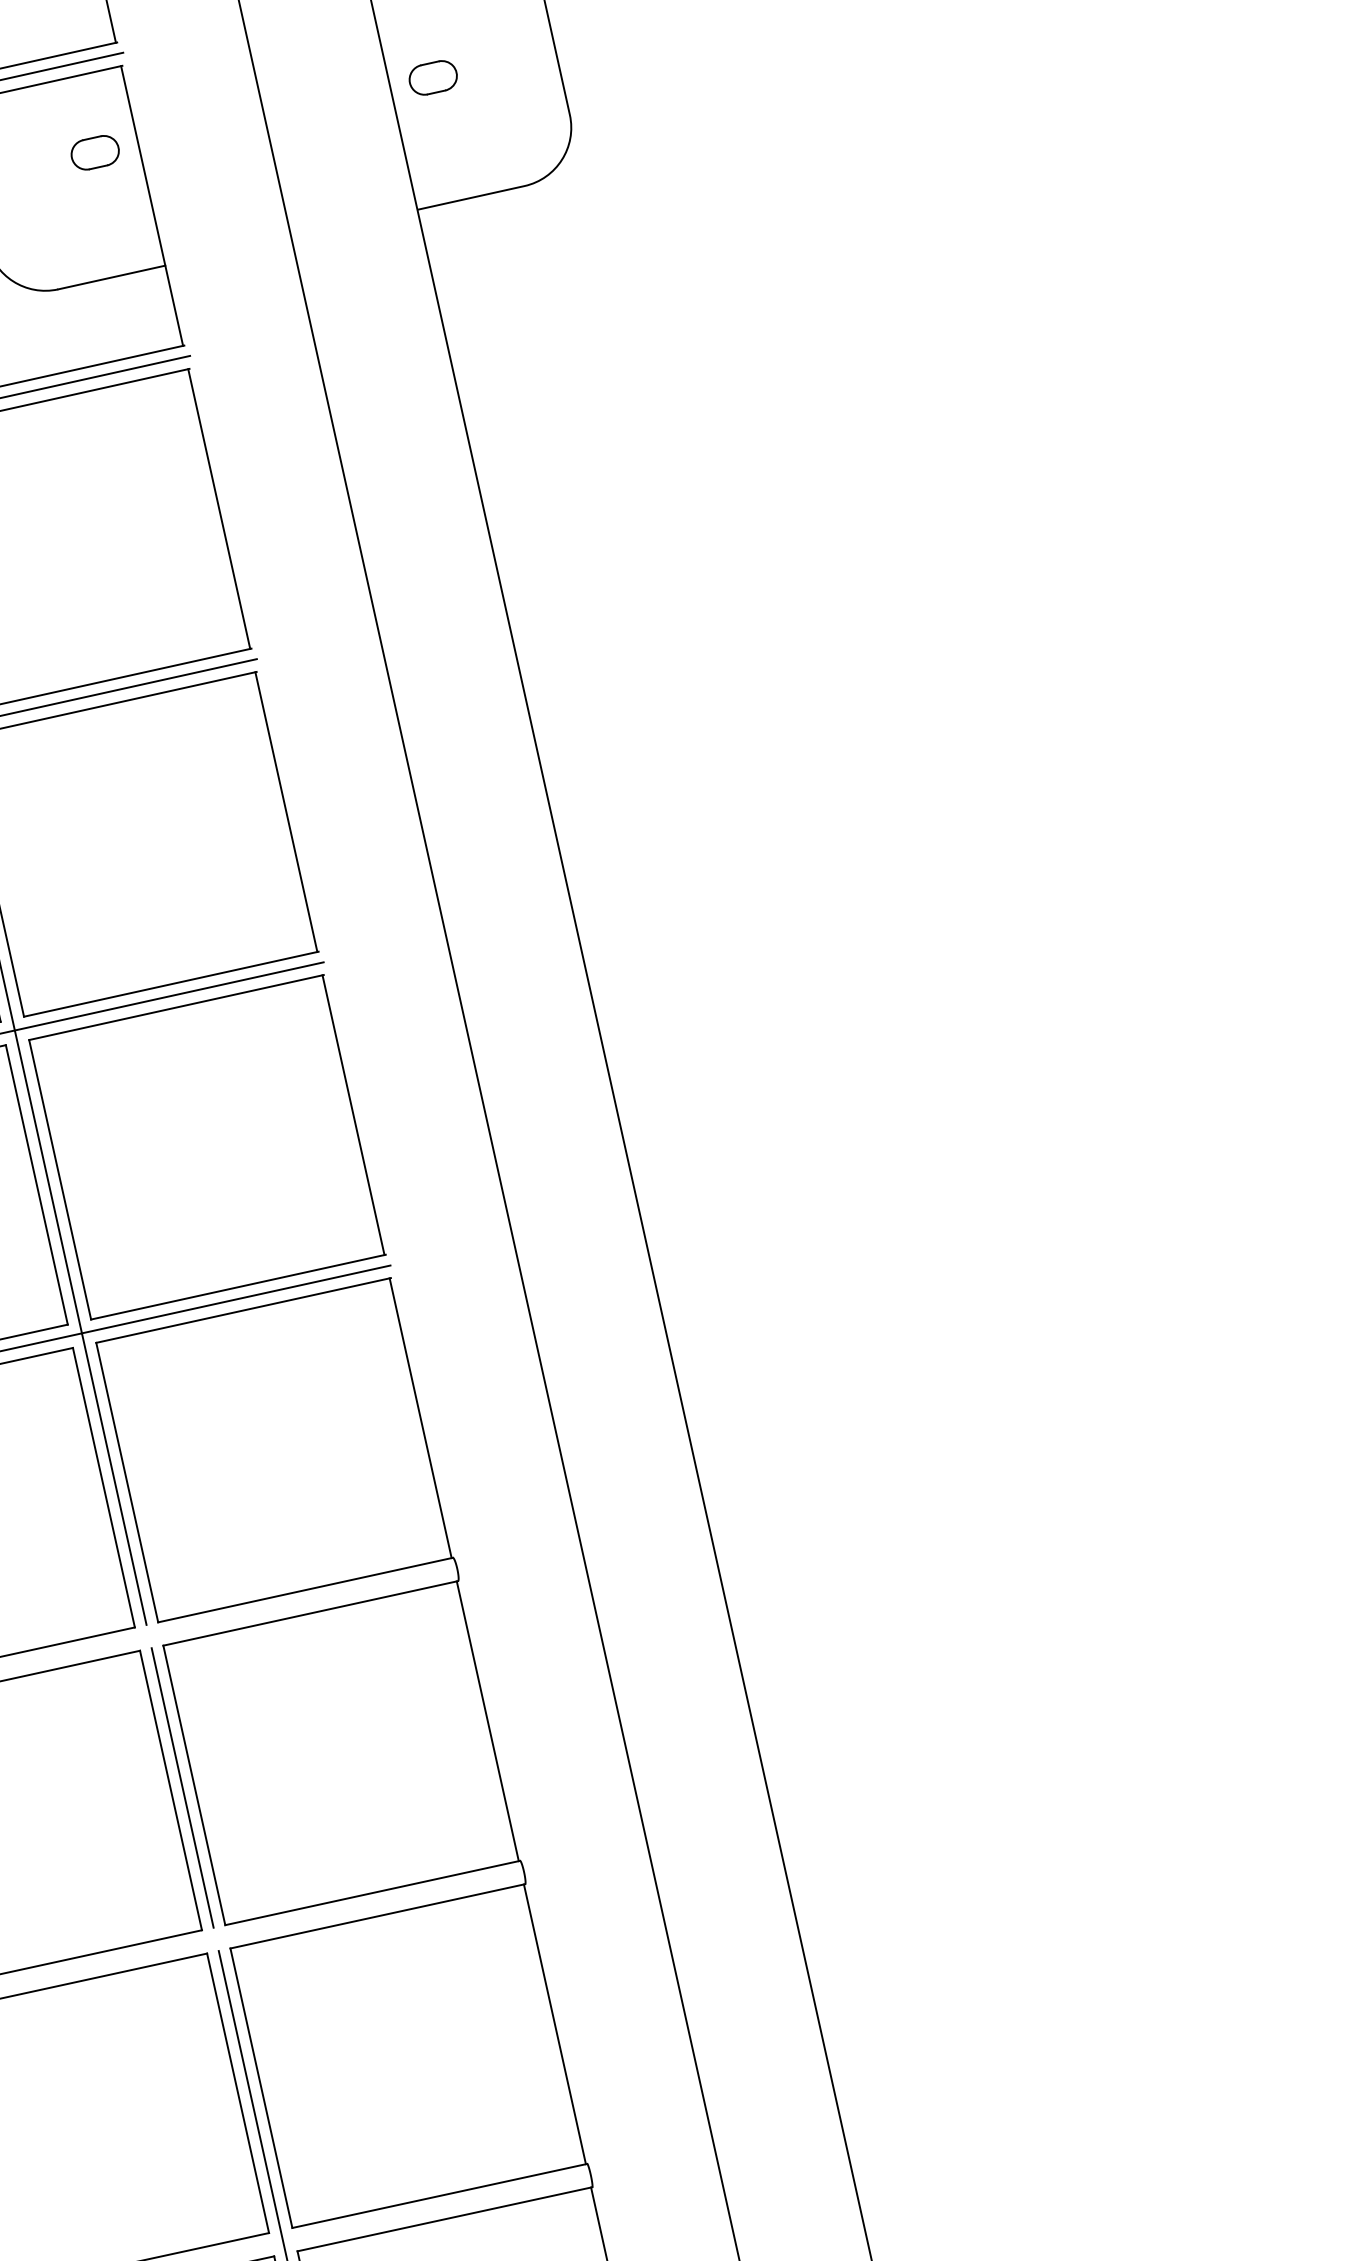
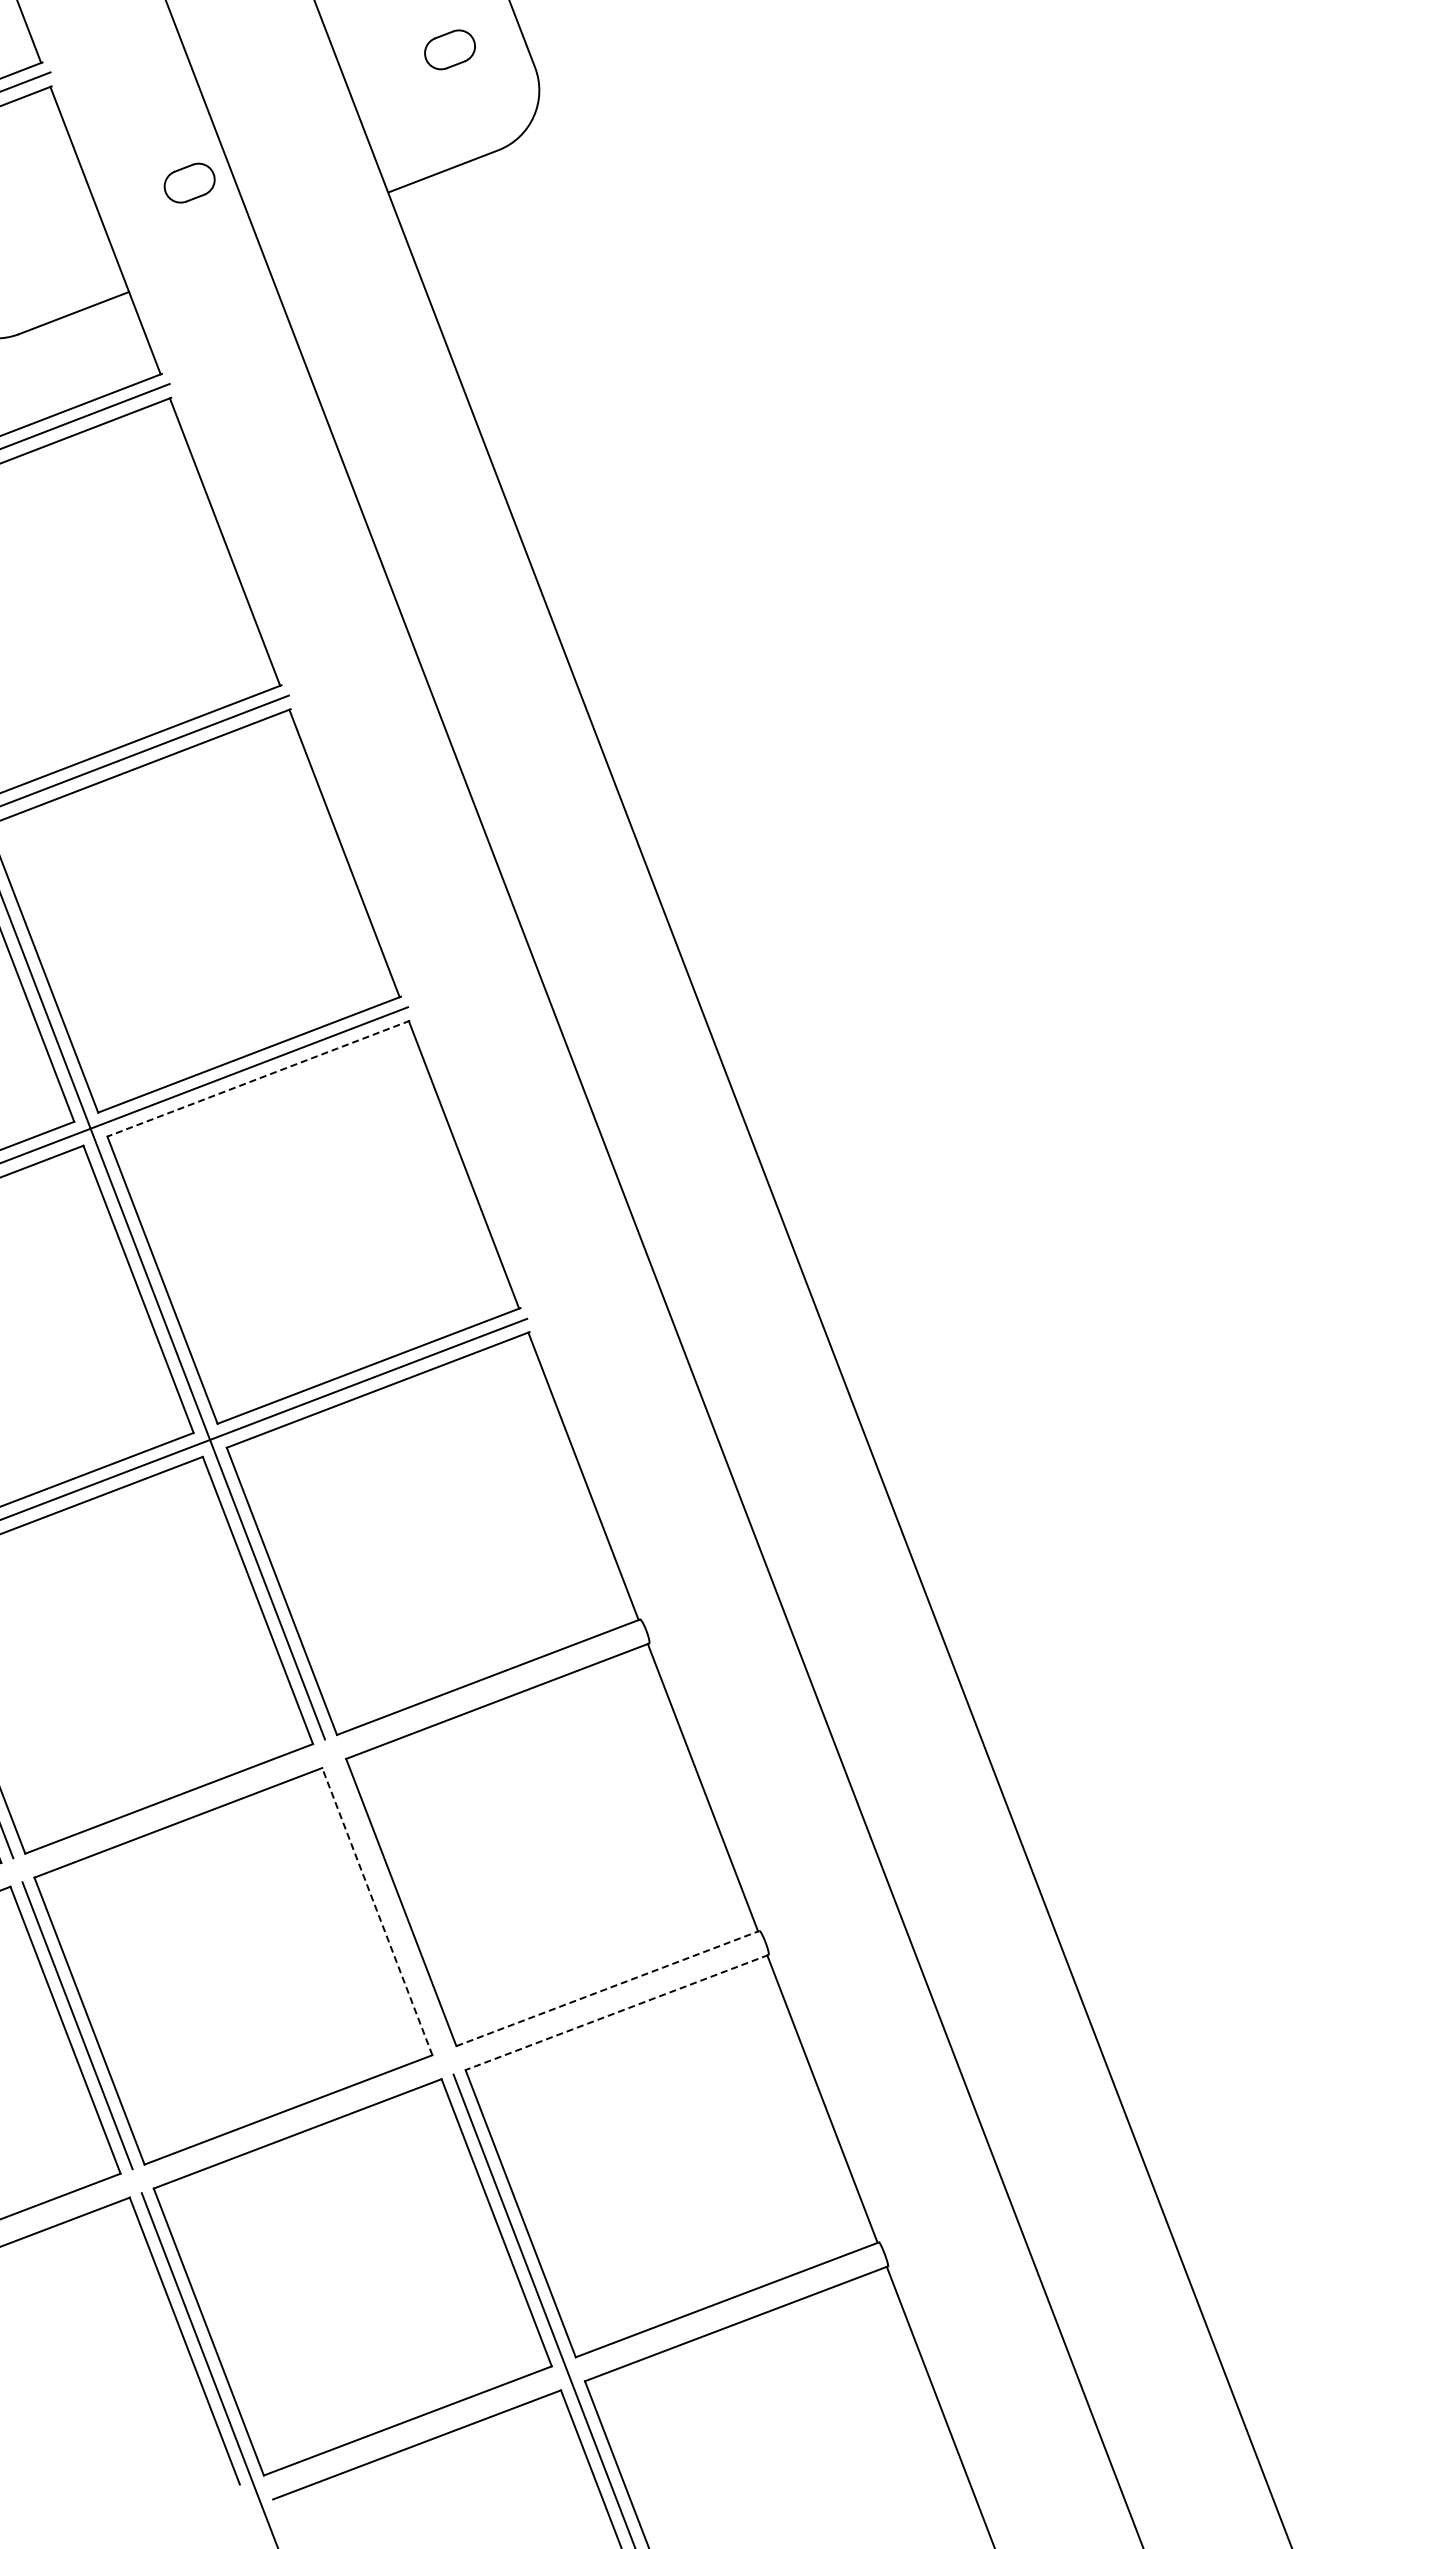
part: (432, 77) -> (449, 49), moved
part: (95, 152) -> (189, 182), moved
line: (176, 1007) -> (258, 1078), solid -> dashed
line: (182, 1787) -> (389, 1906), removed
line: (171, 1790) -> (377, 1911), solid -> dashed
line: (373, 1893) -> (608, 1988), solid -> dashed
line: (377, 1916) -> (616, 2012), solid -> dashed

